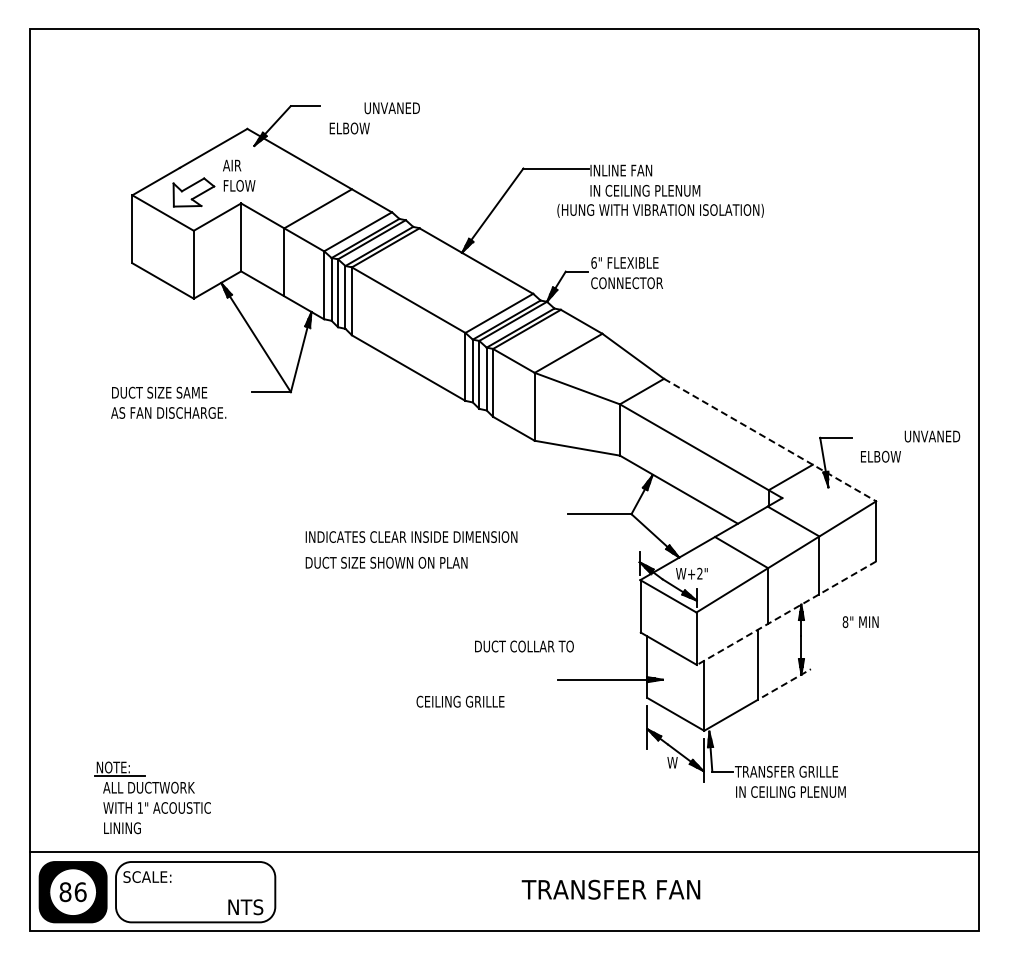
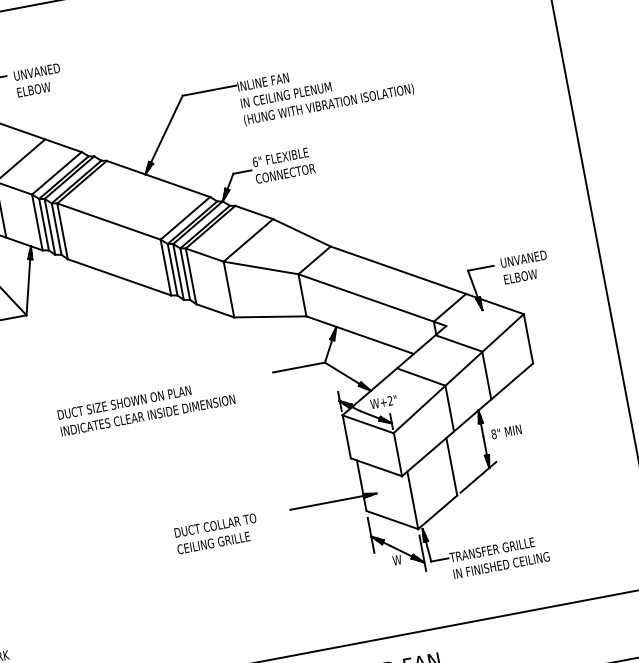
text: (391, 108) -> (36, 72), moved
text: (660, 210) -> (328, 104), moved
text: (932, 436) -> (523, 259), moved
line: (770, 440) -> (427, 280), dashed -> solid
text: (386, 562) -> (124, 402), moved
line: (786, 613) -> (467, 420), dashed -> solid
text: (860, 621) -> (506, 431), moved
text: (524, 646) -> (215, 525), moved
line: (786, 683) -> (478, 477), dashed -> solid
text: (801, 791) -> (507, 563), IN CEILING PLENUM -> IN FINISHED CEILING

